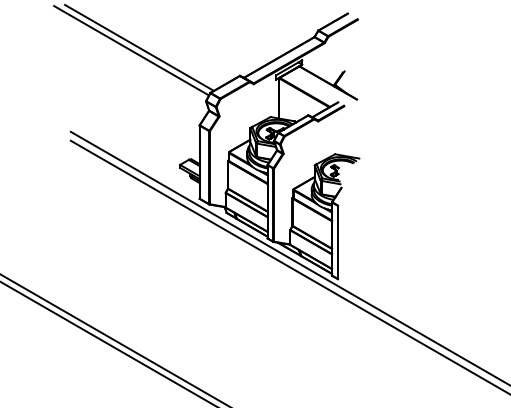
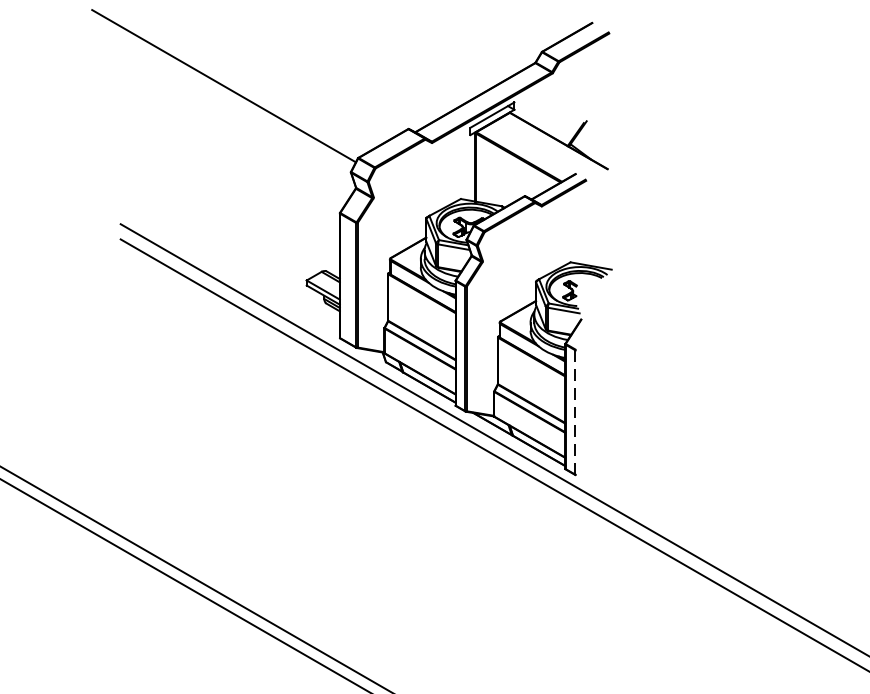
line: (139, 47) -> (237, 80), removed
line: (337, 242) -> (574, 412), solid -> dashed

